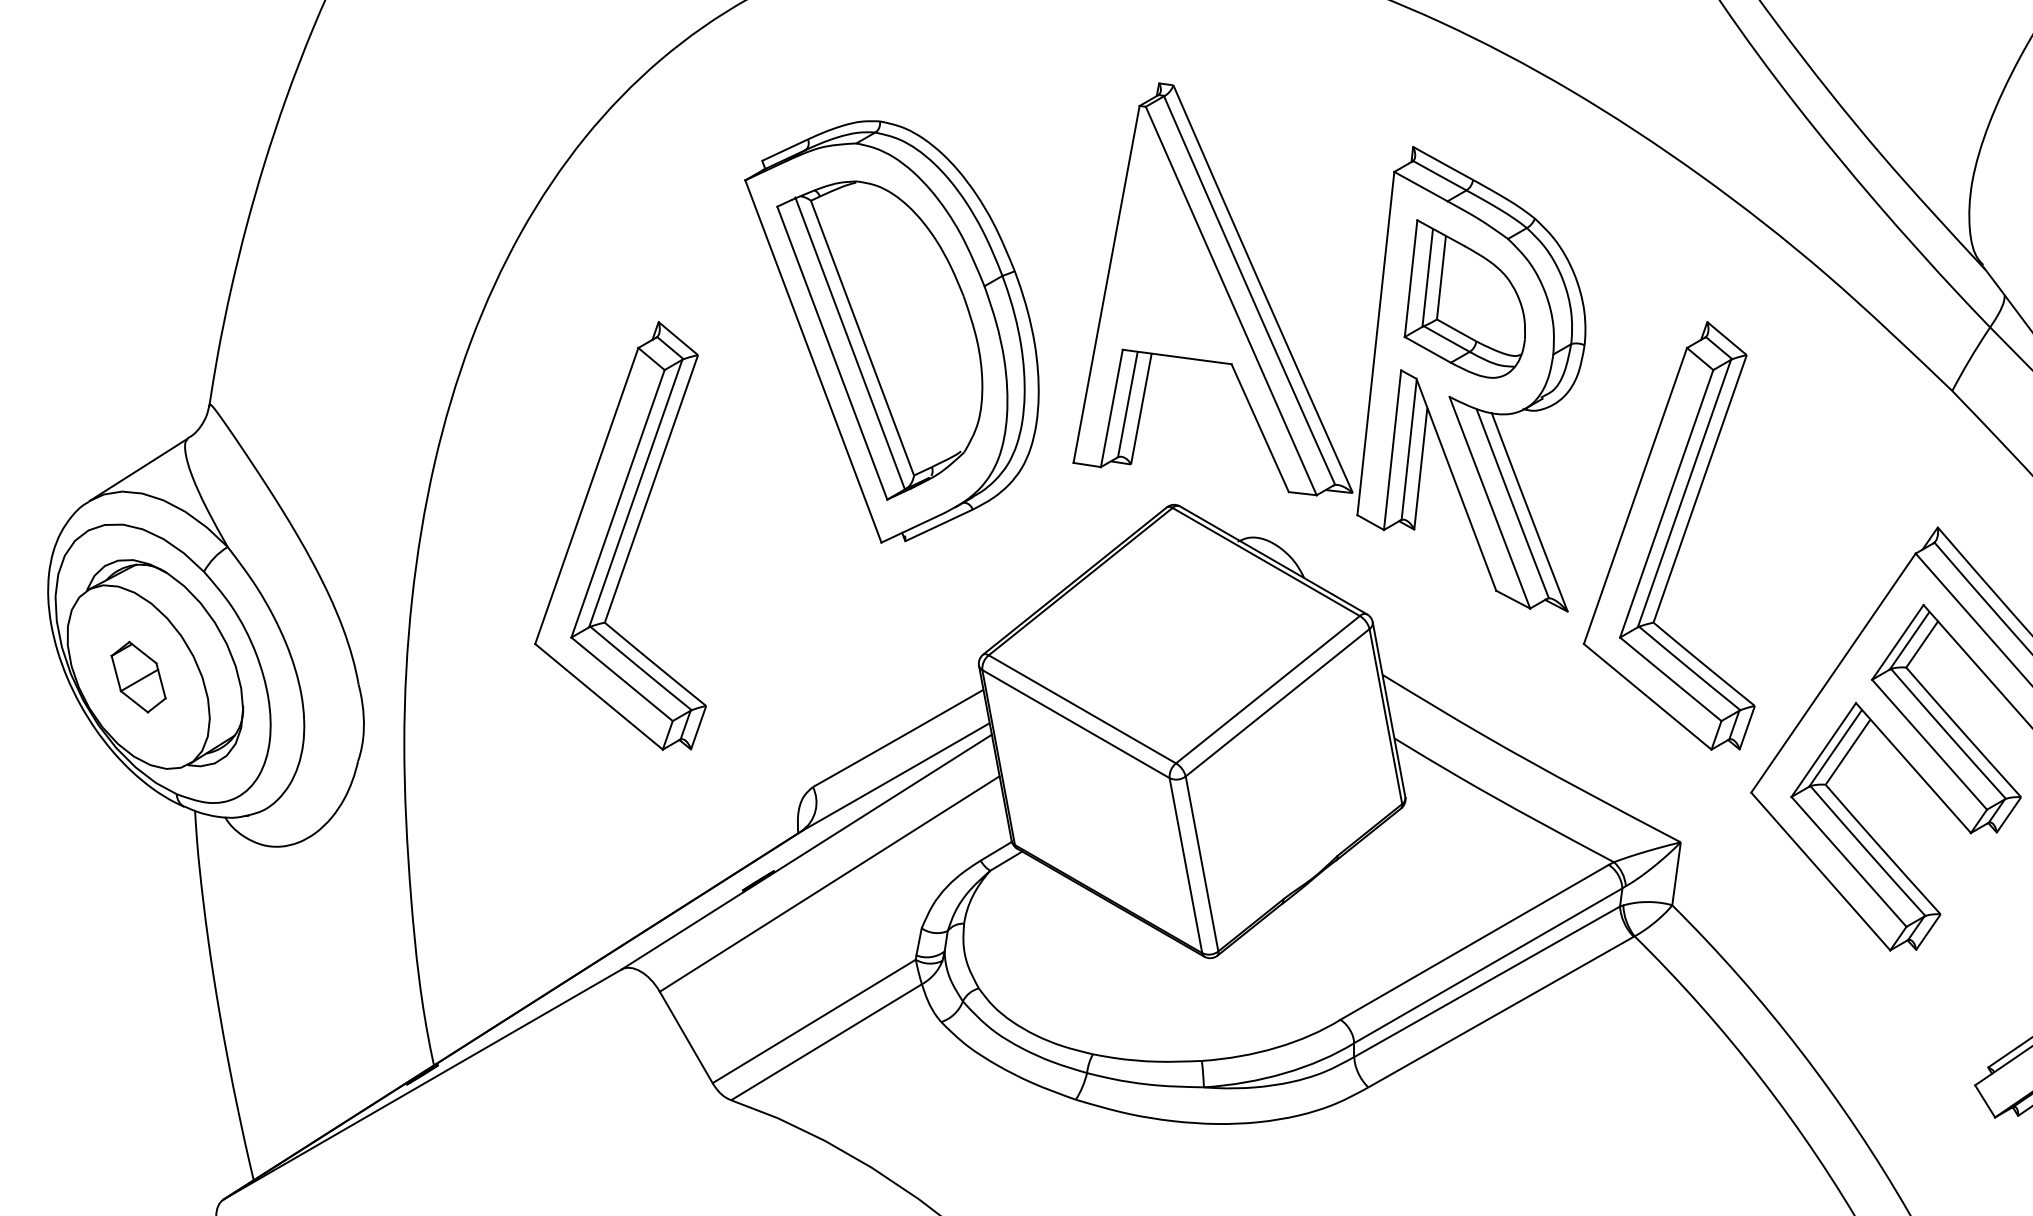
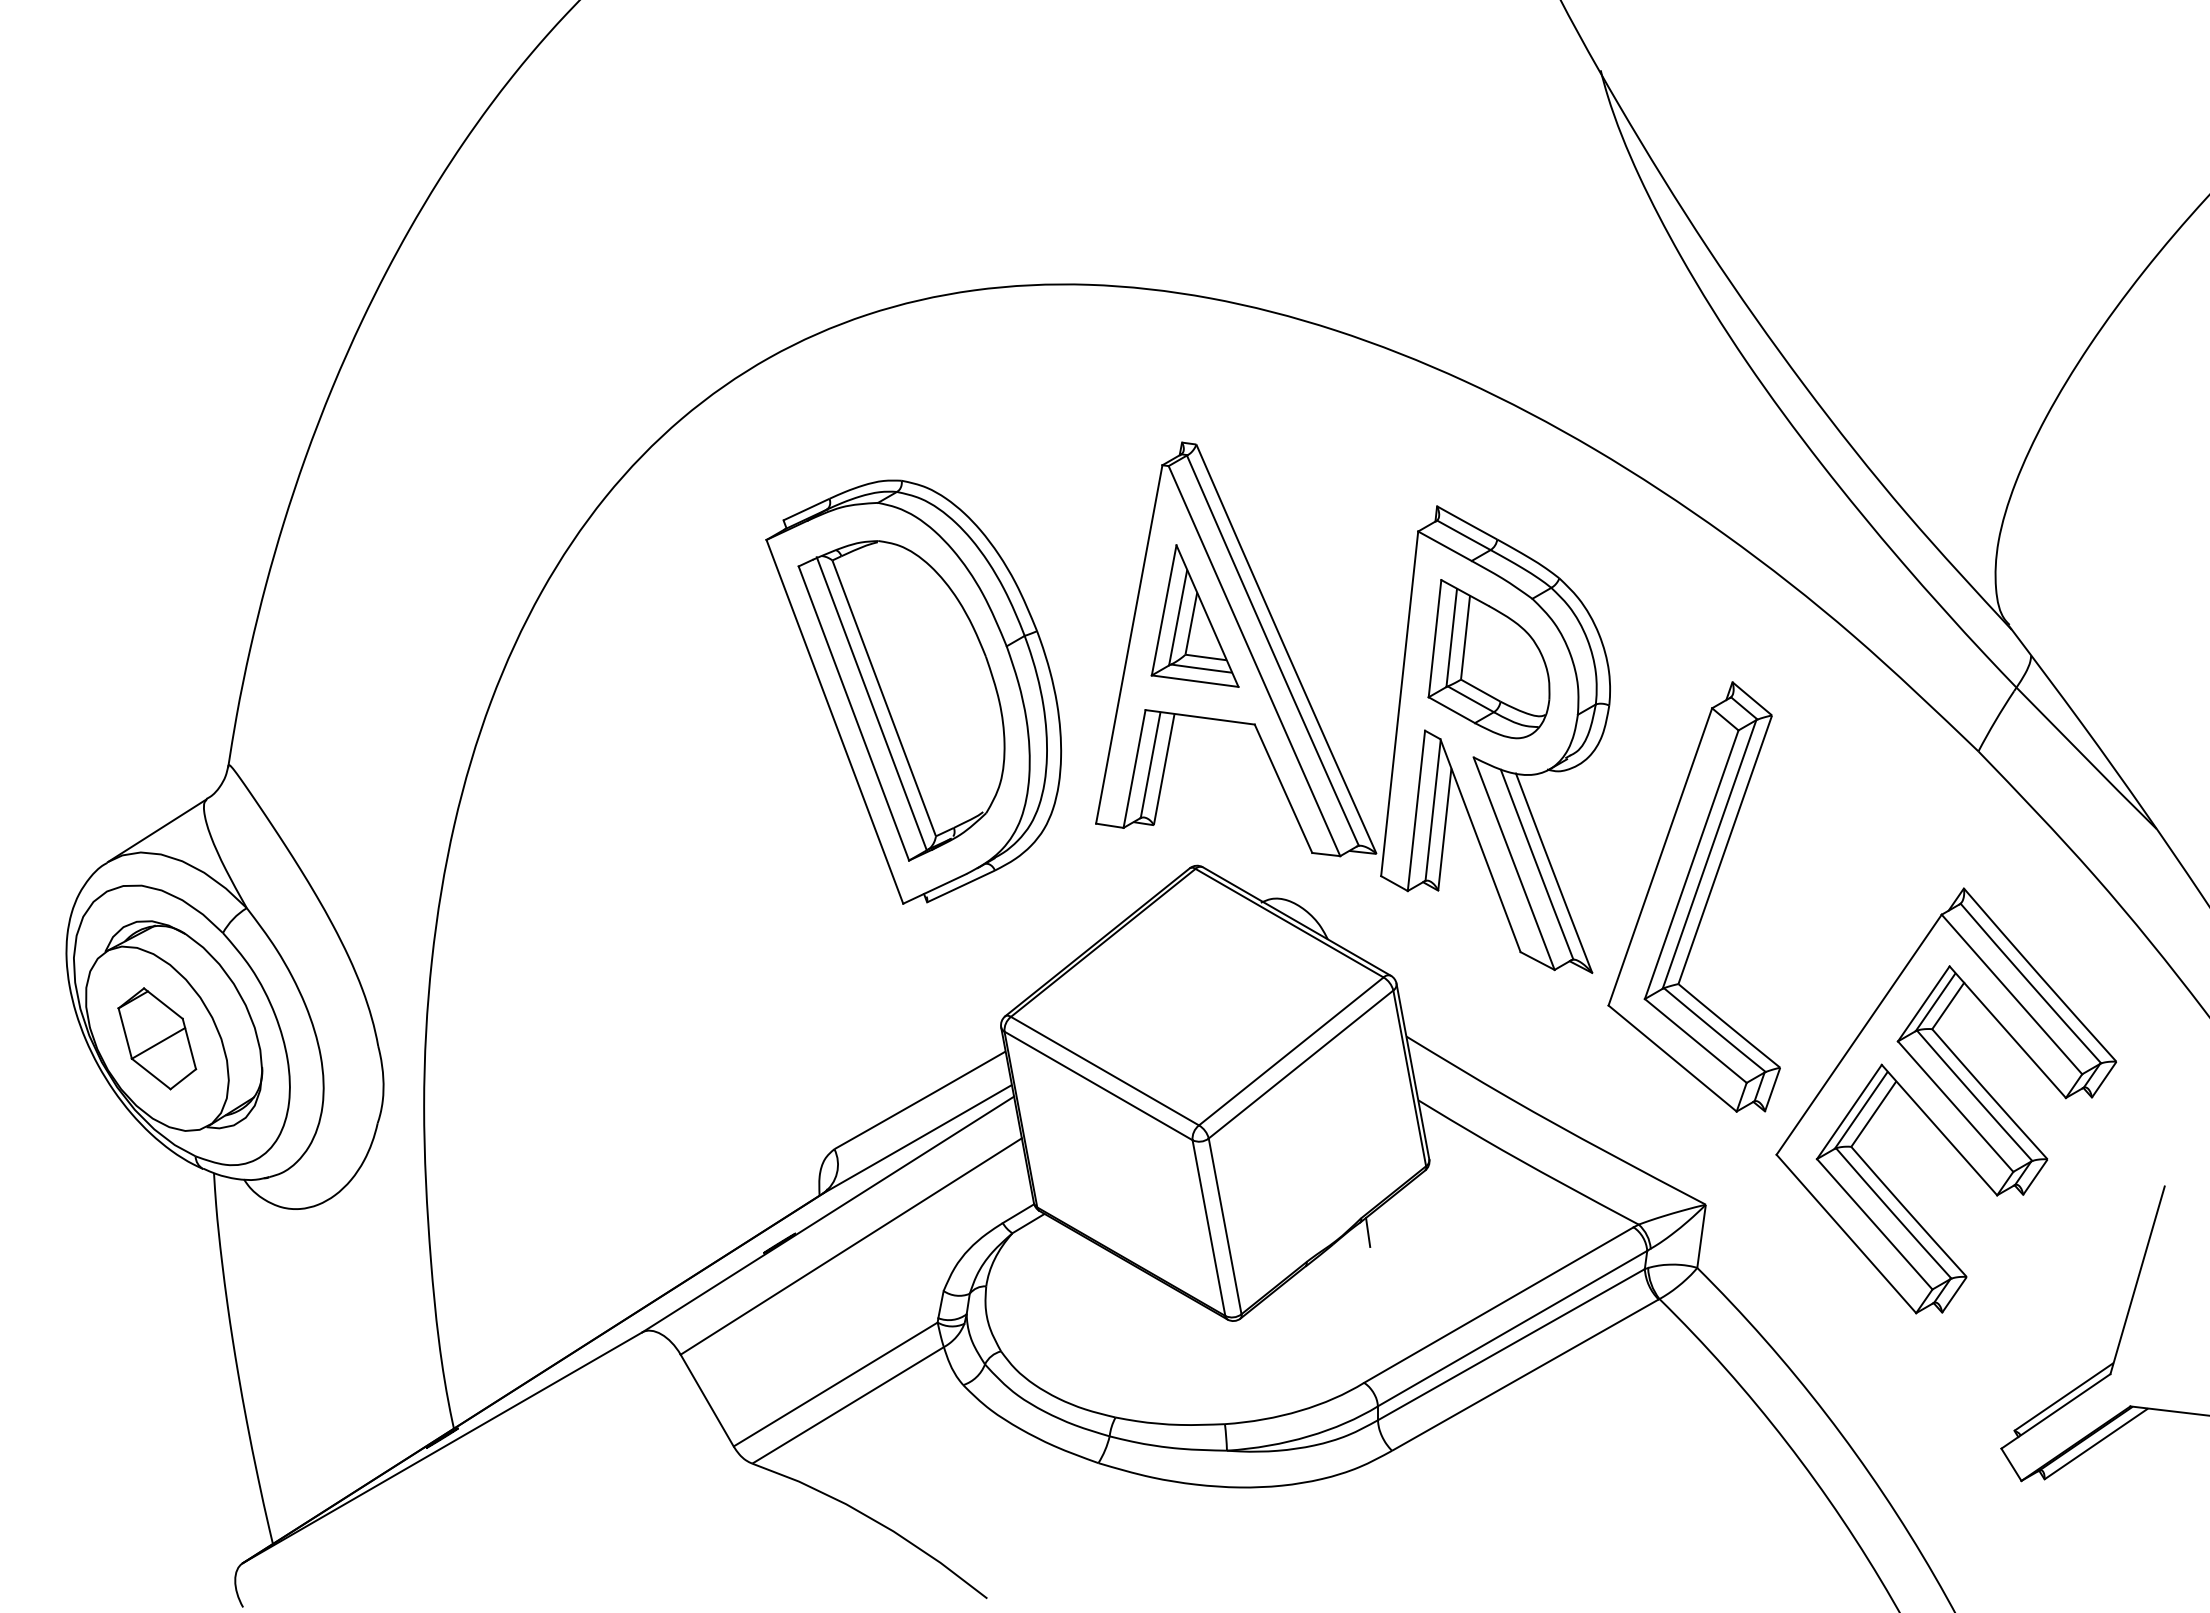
part: (1171, 255) -> (1194, 615), added
part: (619, 535) -> (640, 896), removed
part: (138, 676) -> (157, 1038), size x1.43
line: (1344, 870) -> (1368, 1232), added

